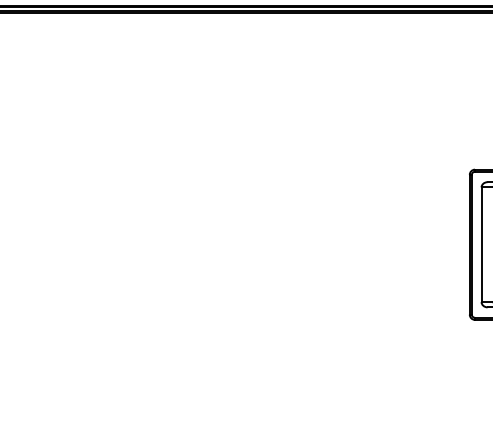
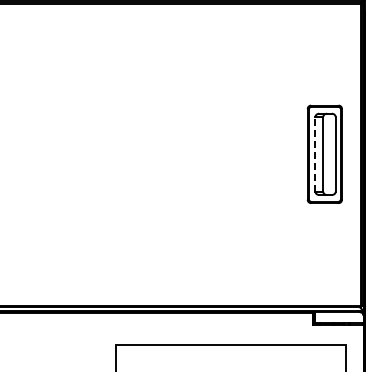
line: (481, 243) -> (315, 153), solid -> dashed

